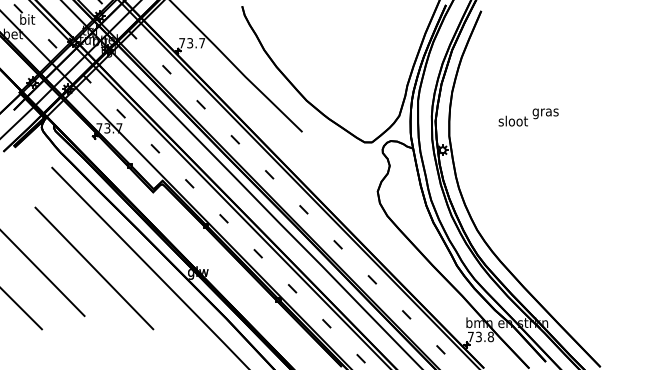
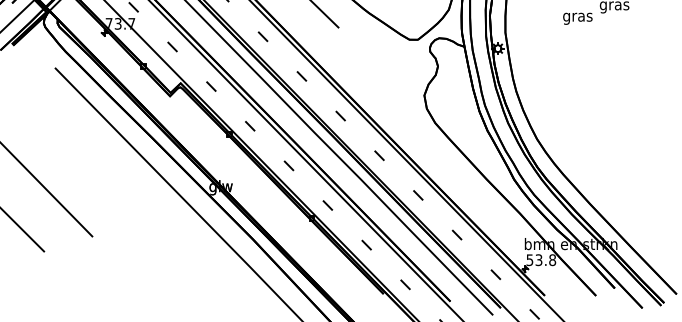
text: (512, 122) -> (577, 17), sloot -> gras
line: (94, 268) -> (103, 182), removed
text: (470, 337) -> (529, 260), 73.8 -> 53.8

